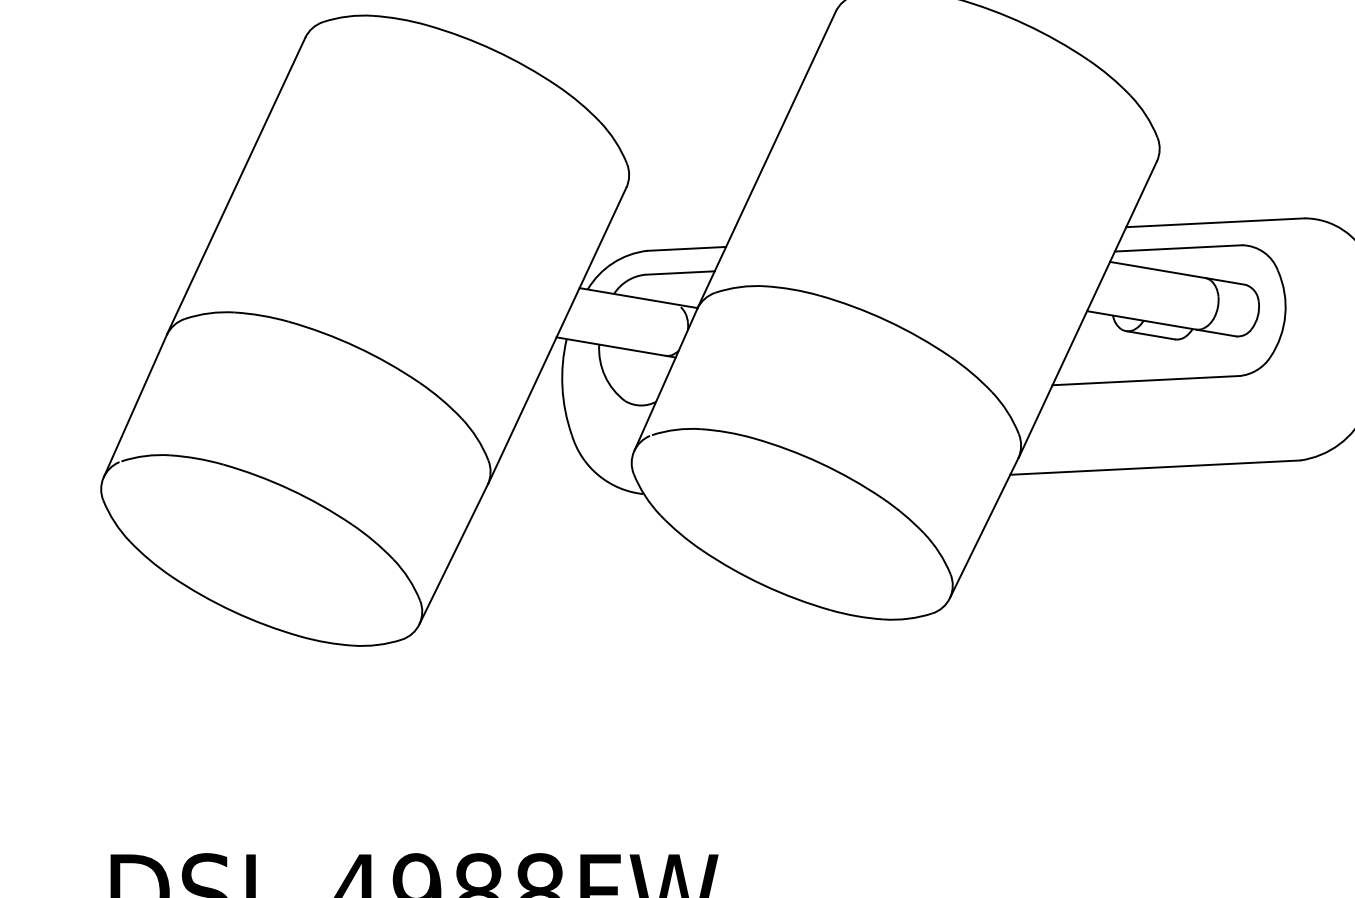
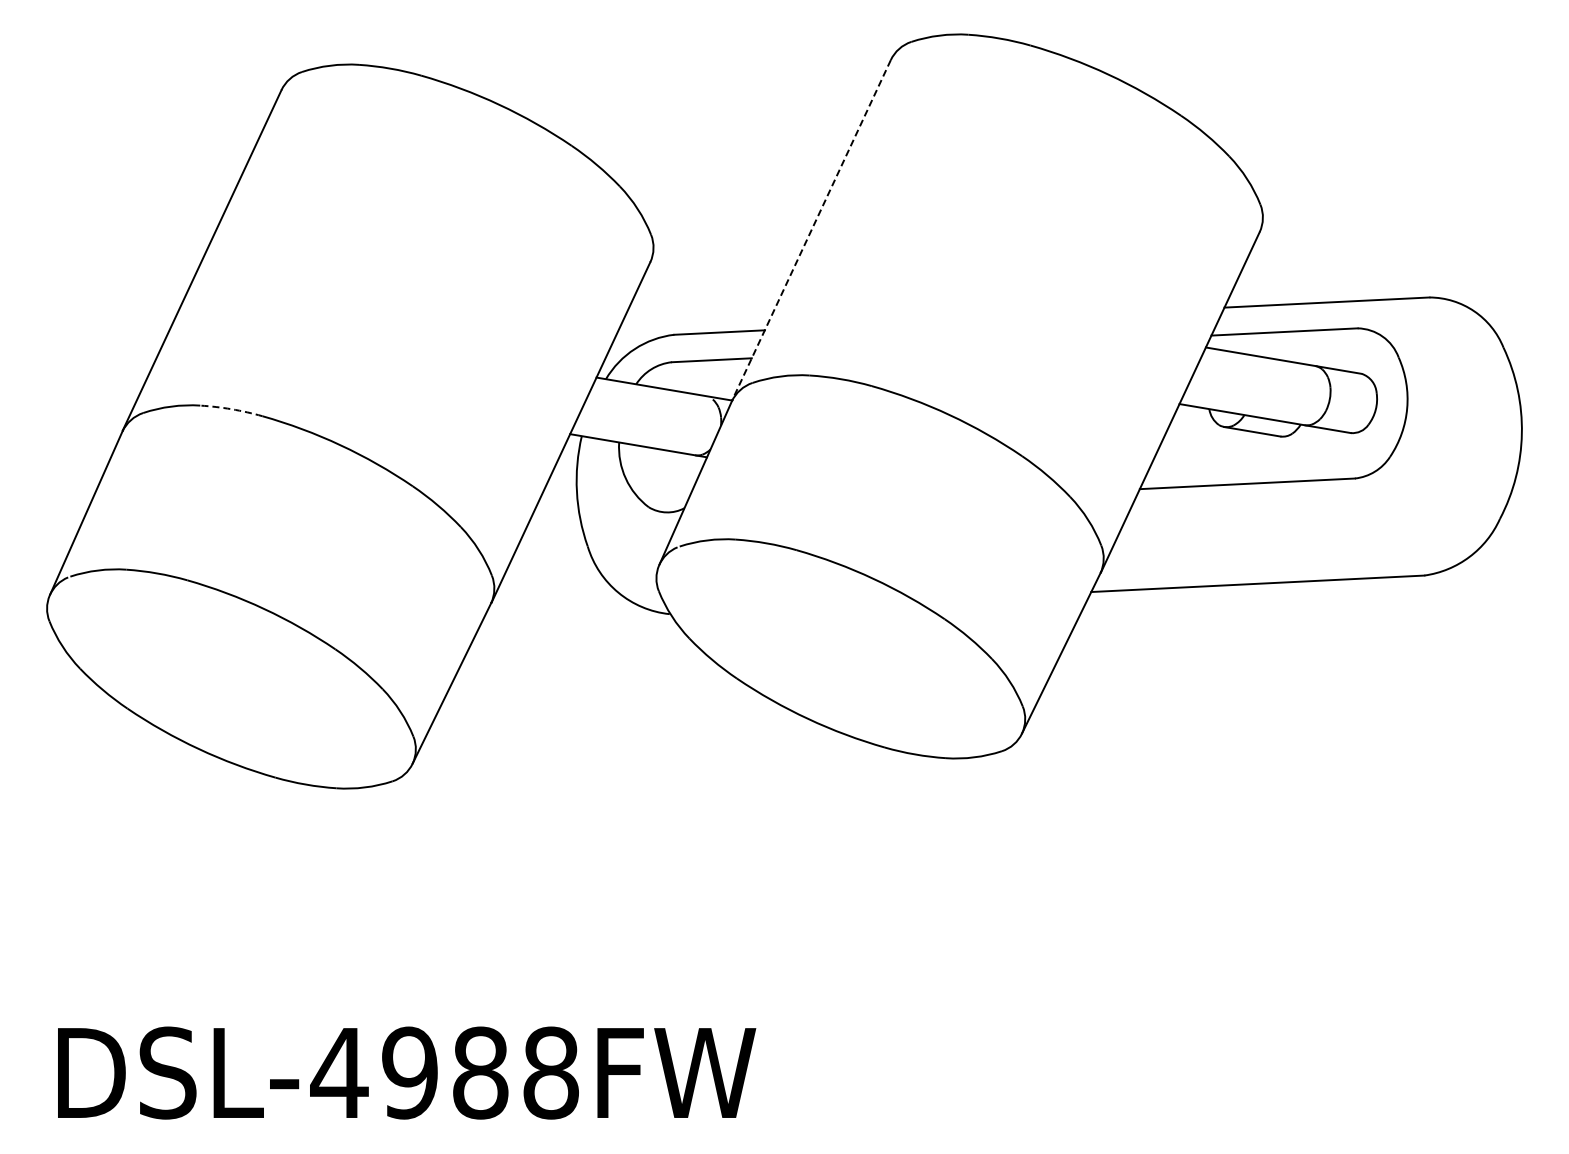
line: (766, 160) -> (811, 230), solid -> dashed
arc: (261, 315) -> (231, 409), solid -> dashed

